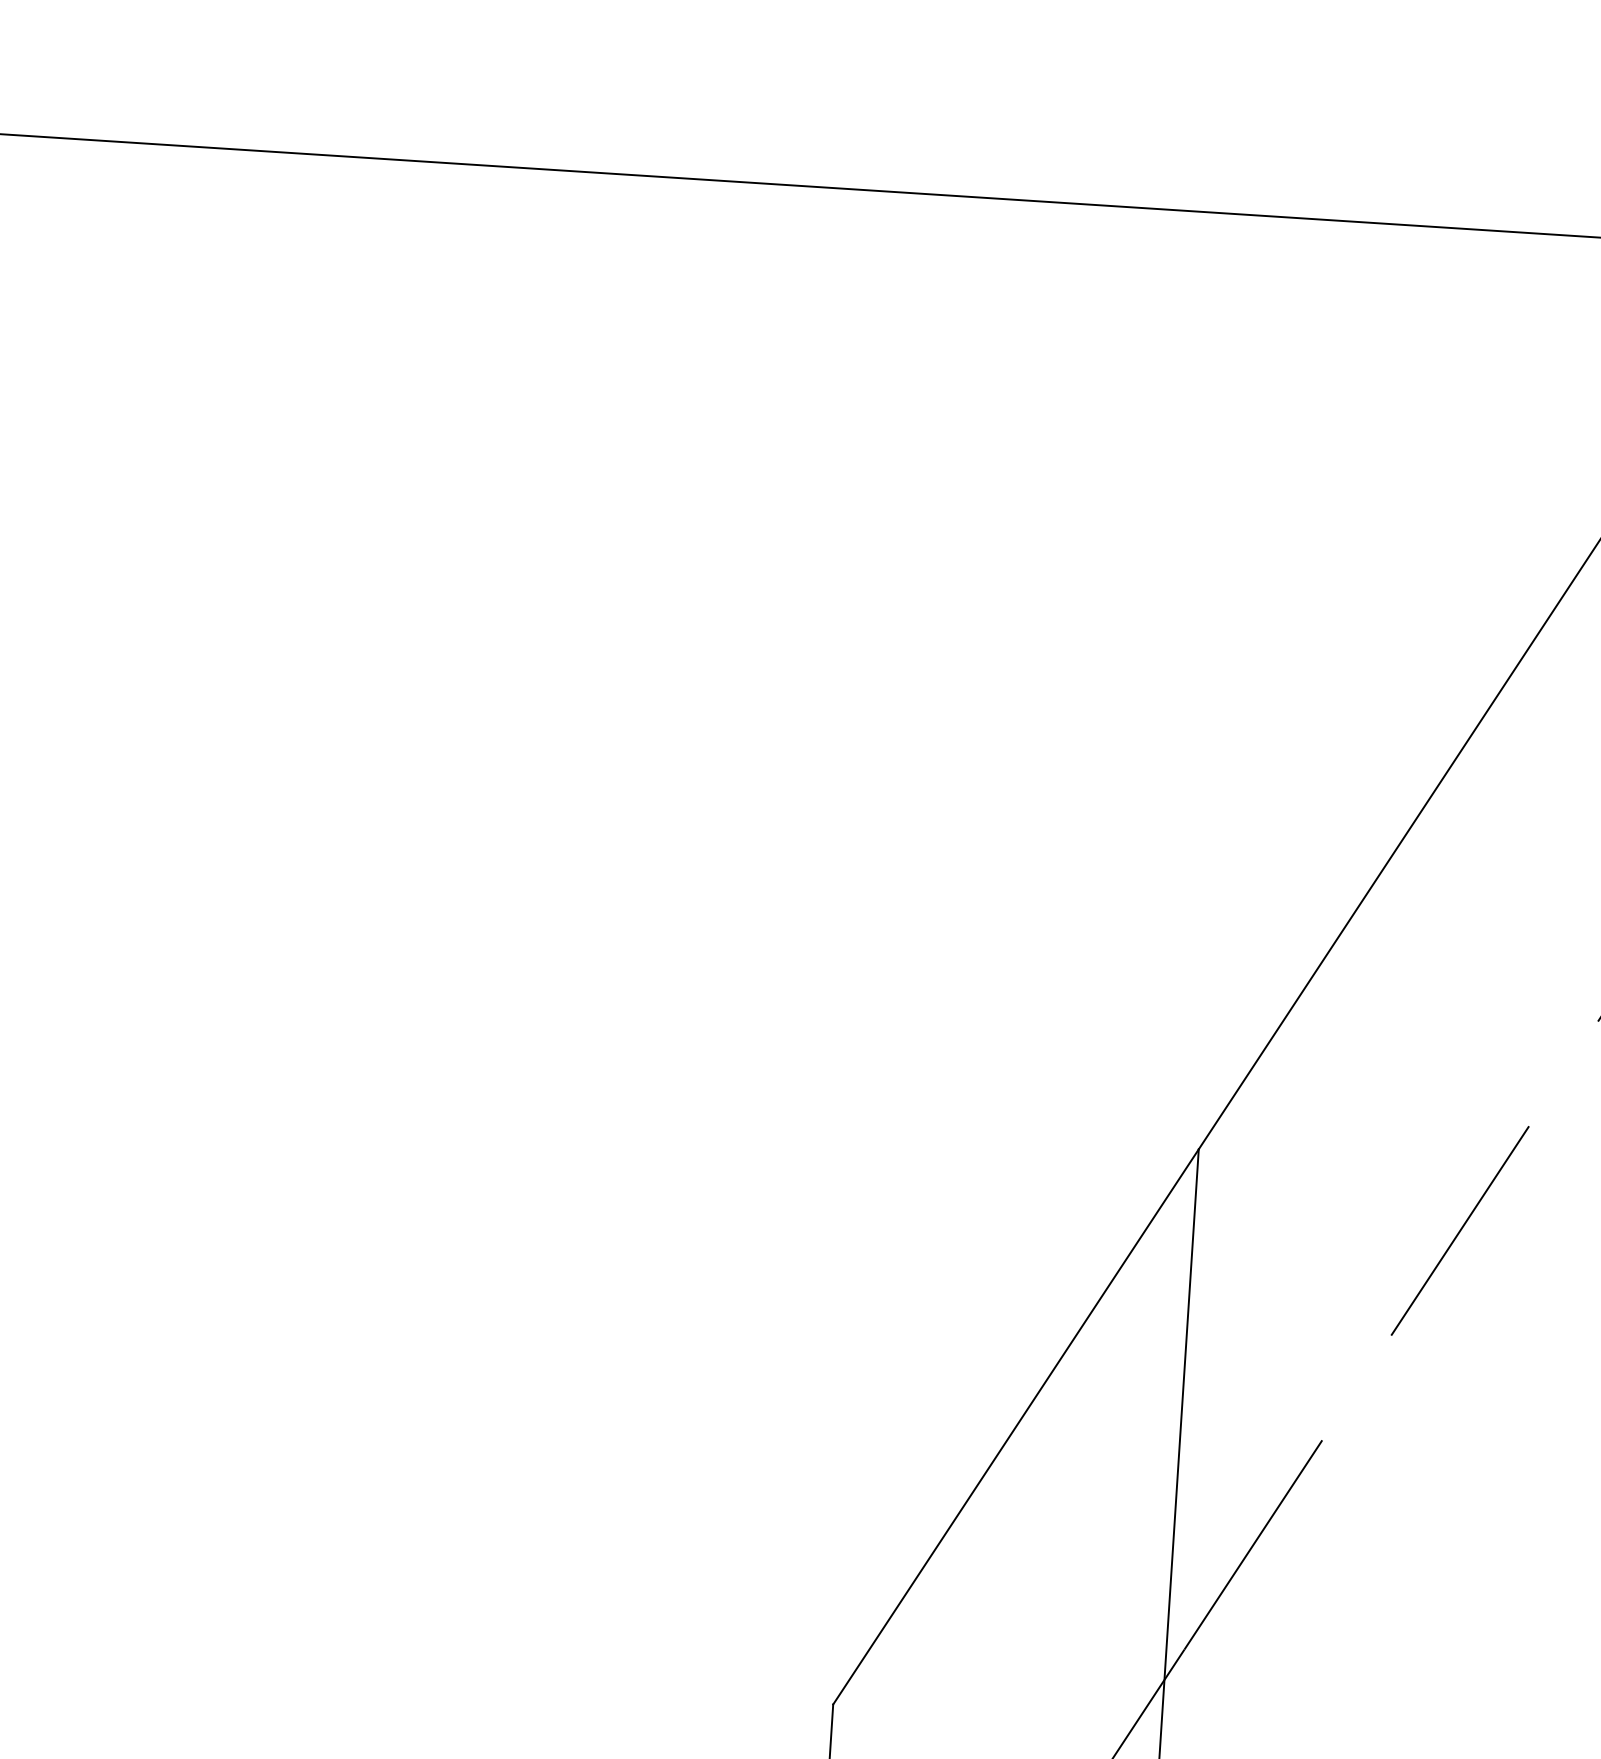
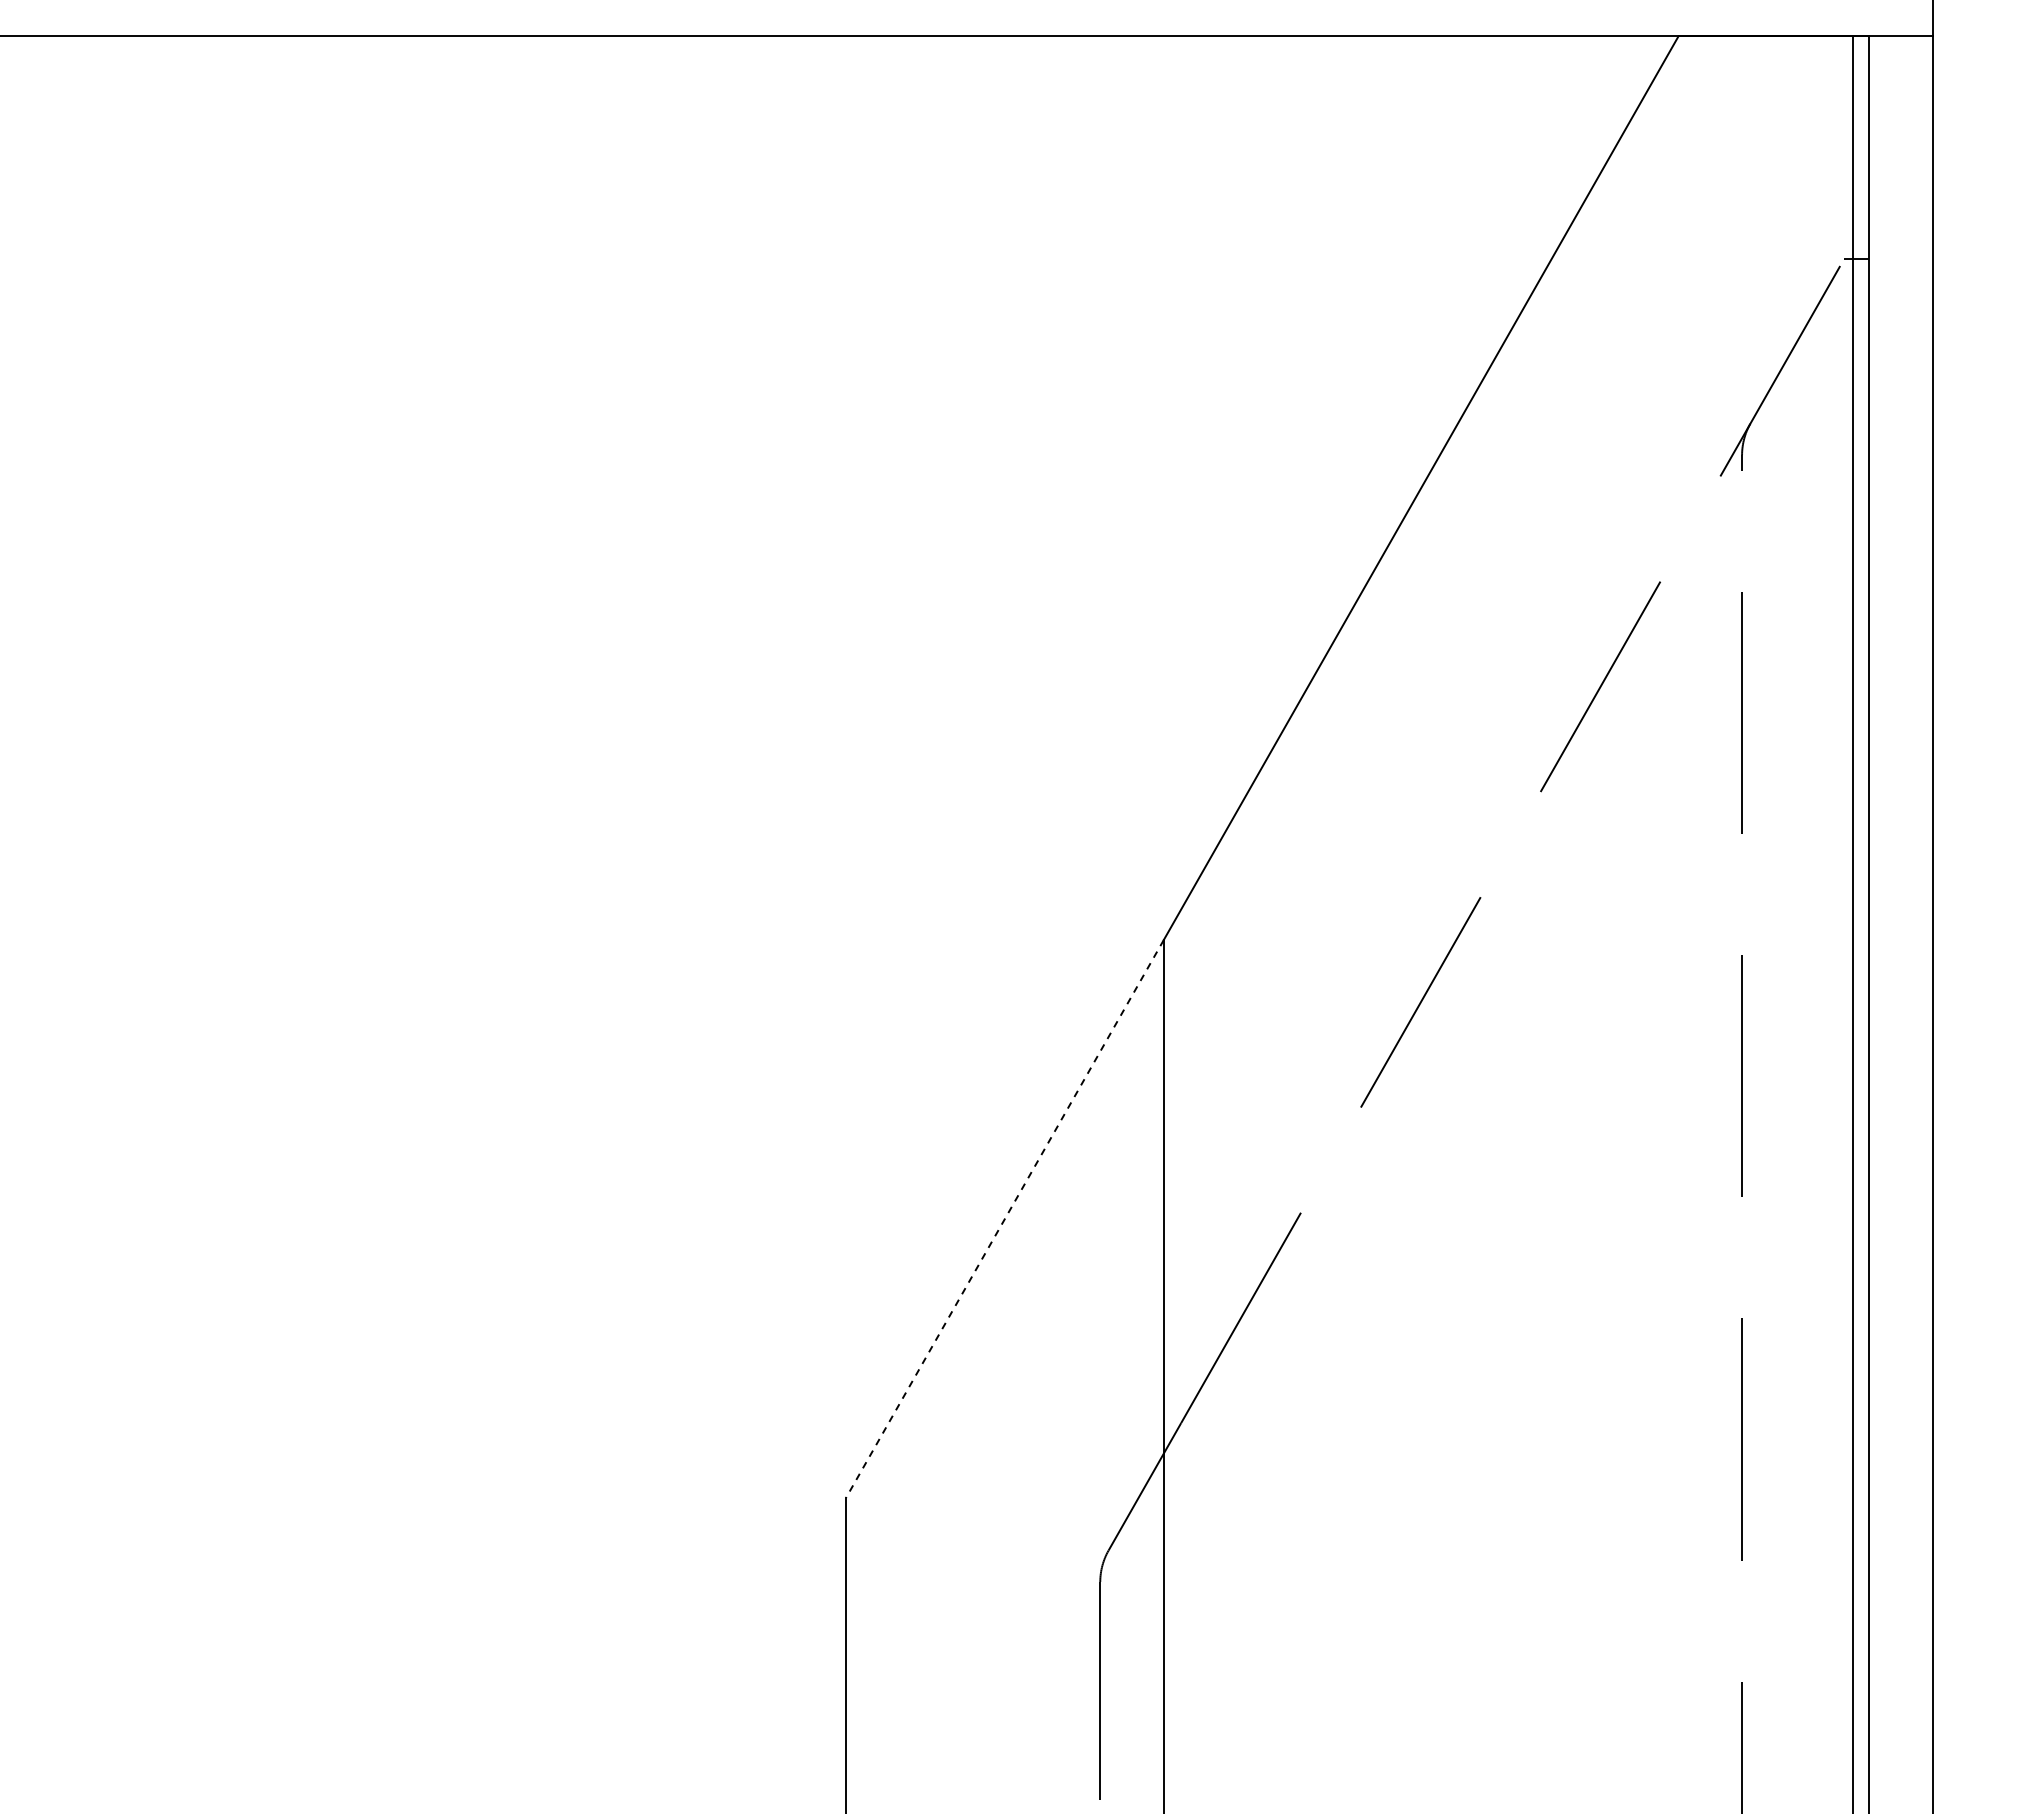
line: (1015, 1426) -> (1004, 1218), solid -> dashed

